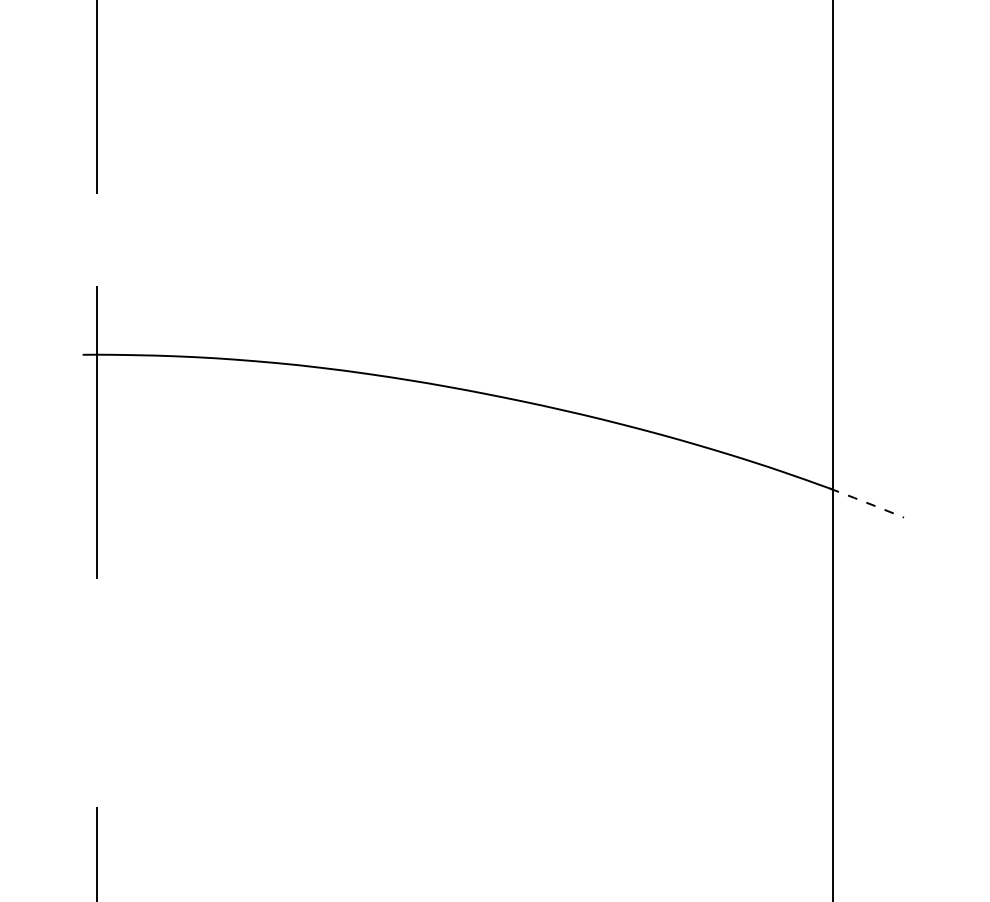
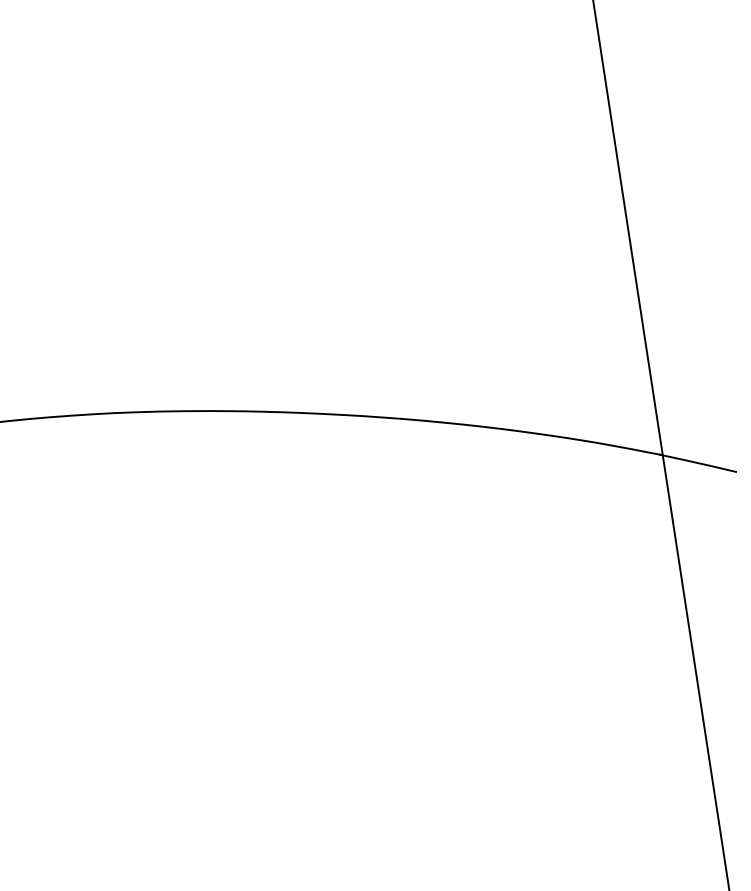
line: (867, 503) -> (698, 463), dashed -> solid

